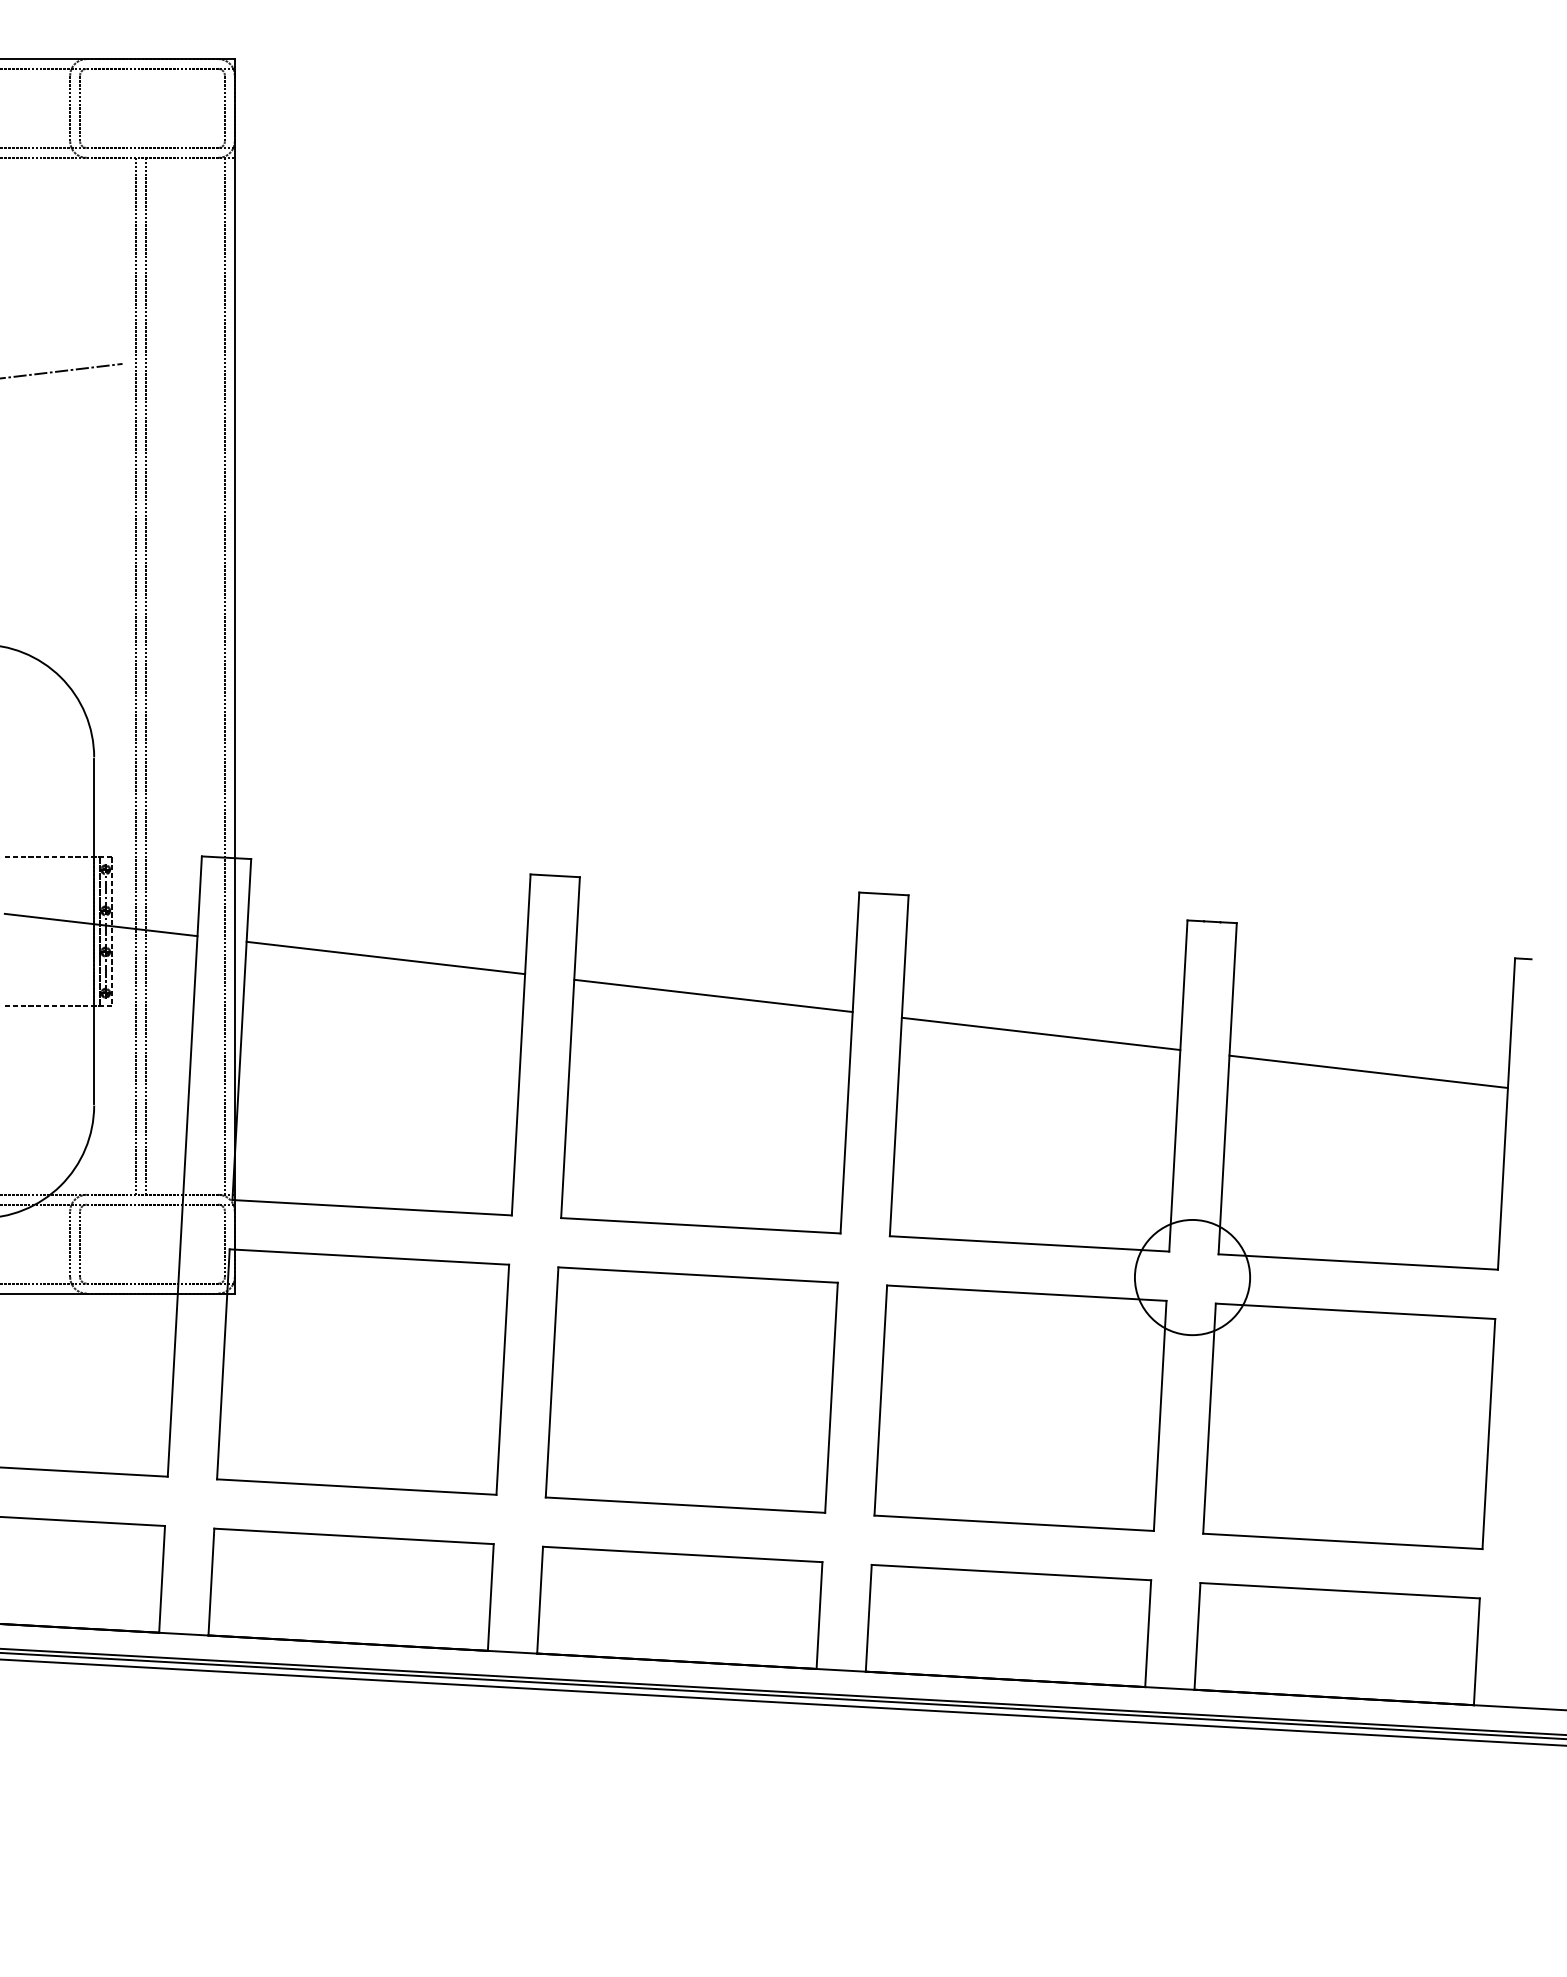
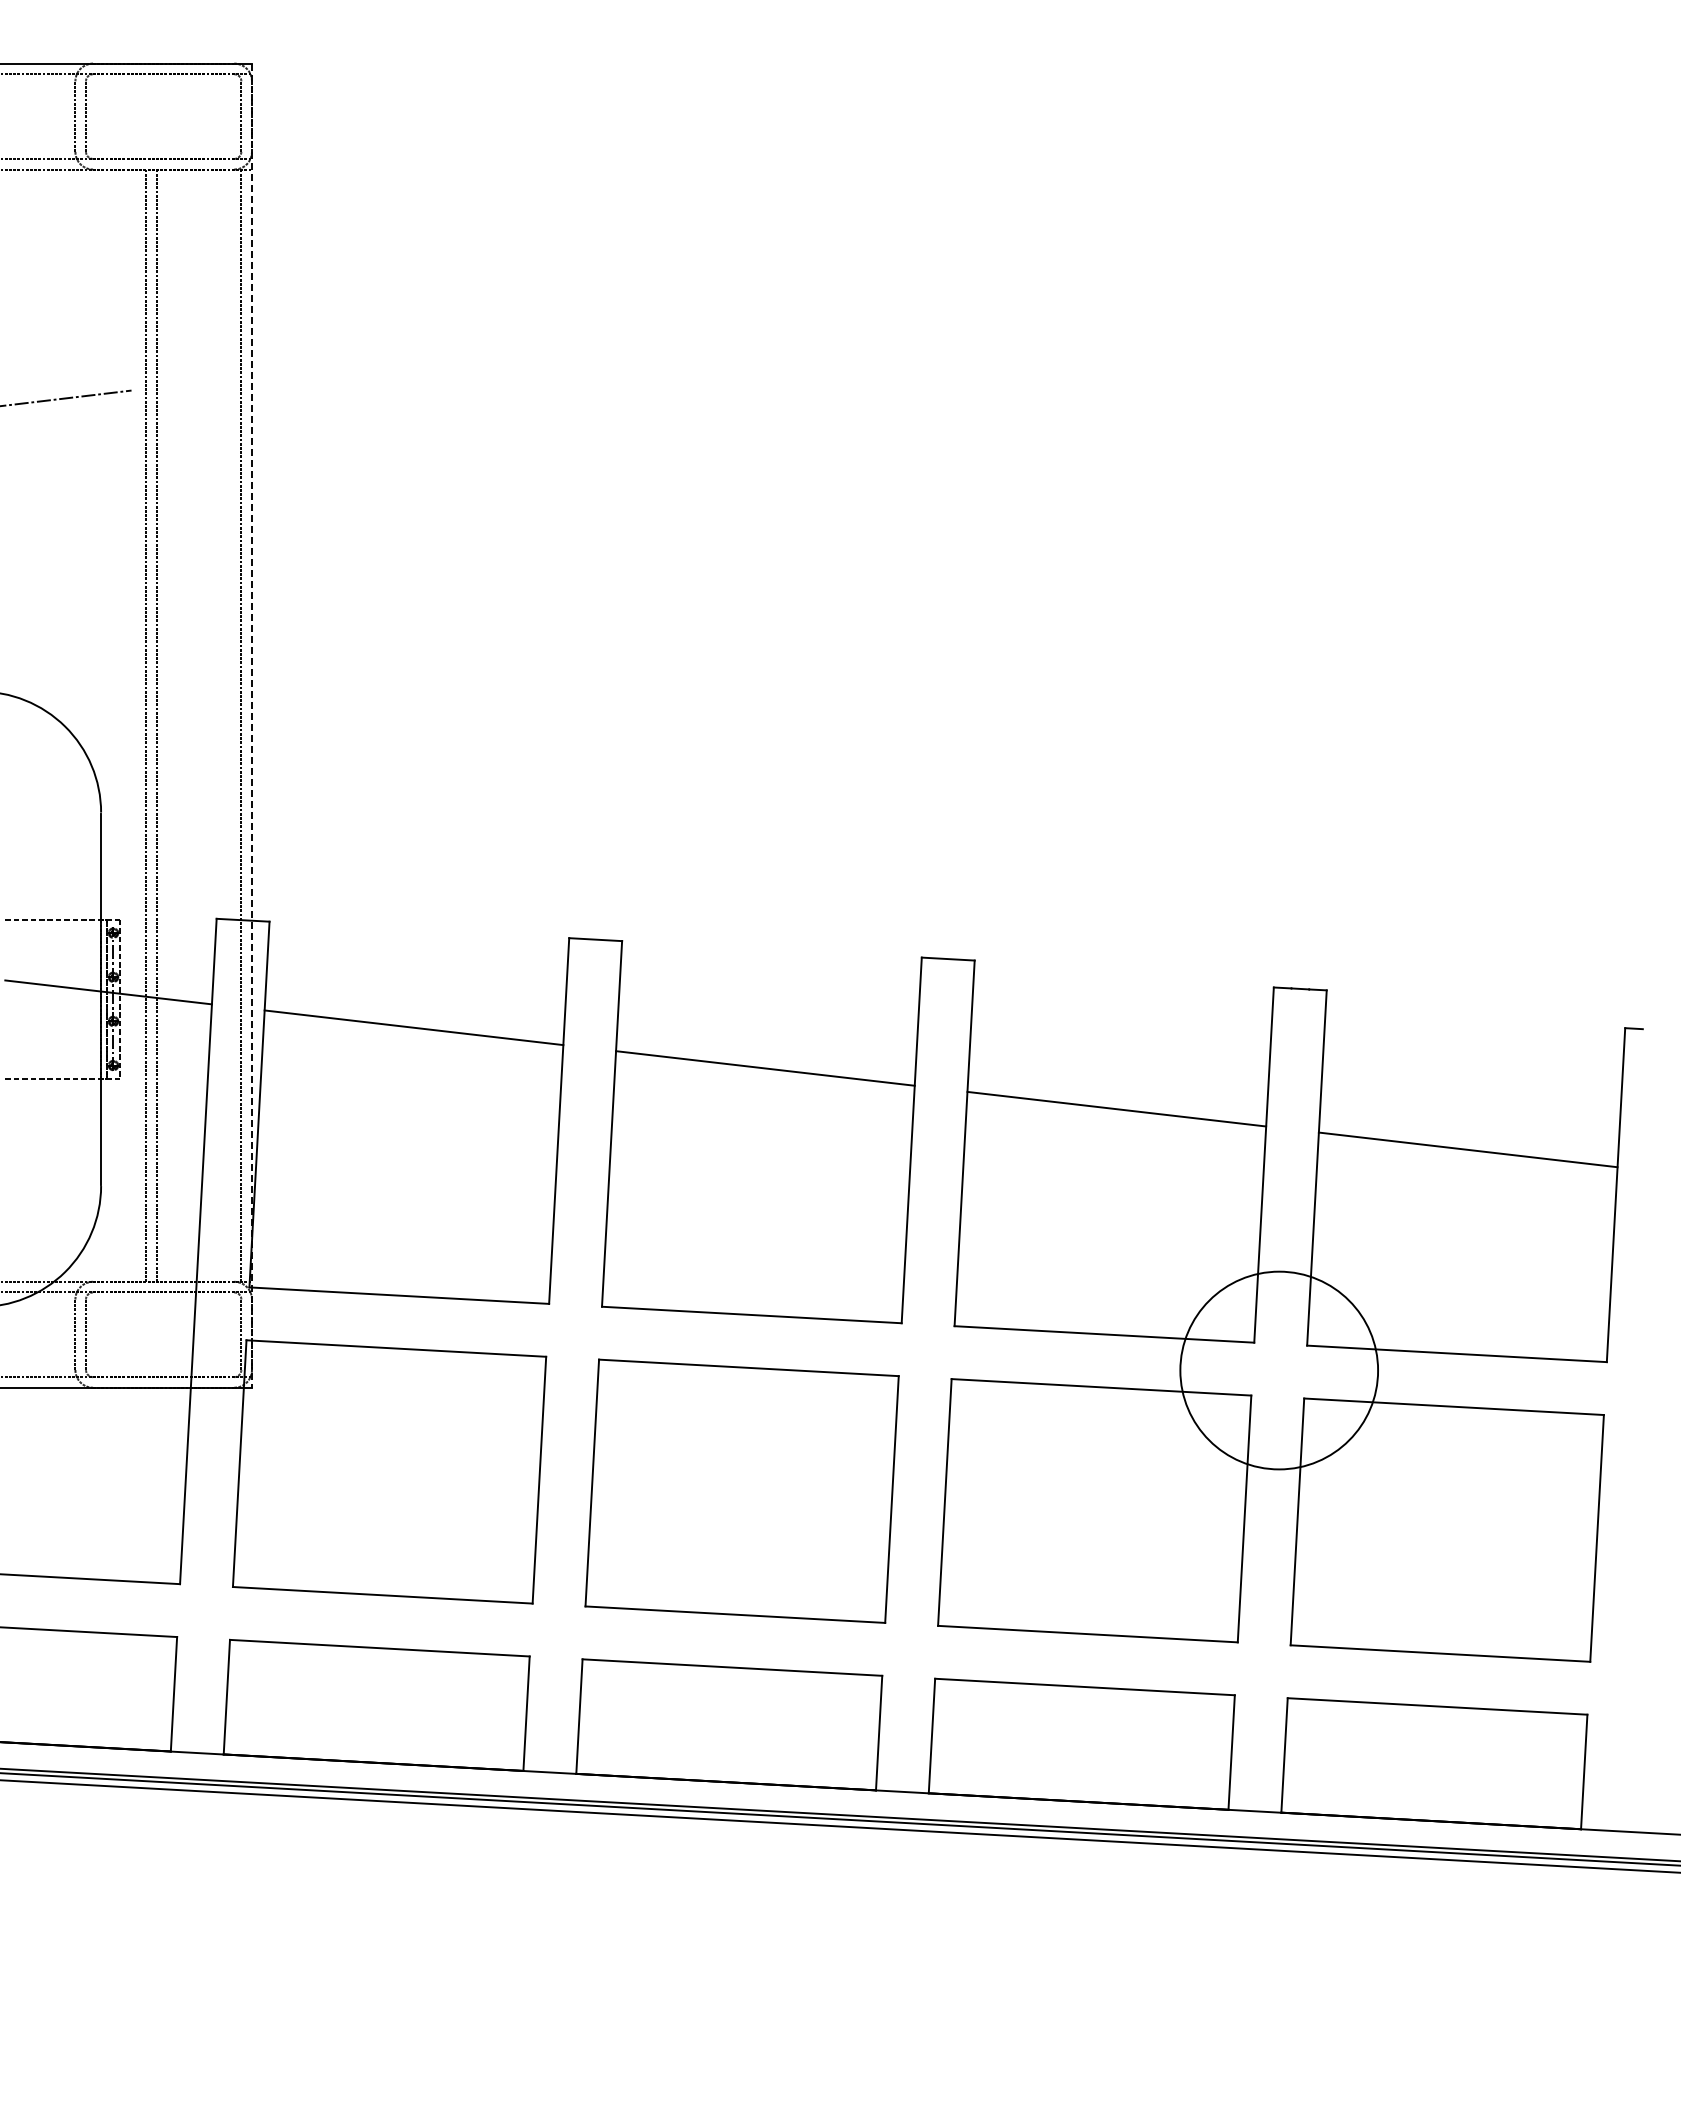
line: (234, 677) -> (251, 726), solid -> dashed
circle: (1192, 1277) -> (1279, 1370), size x1.6

